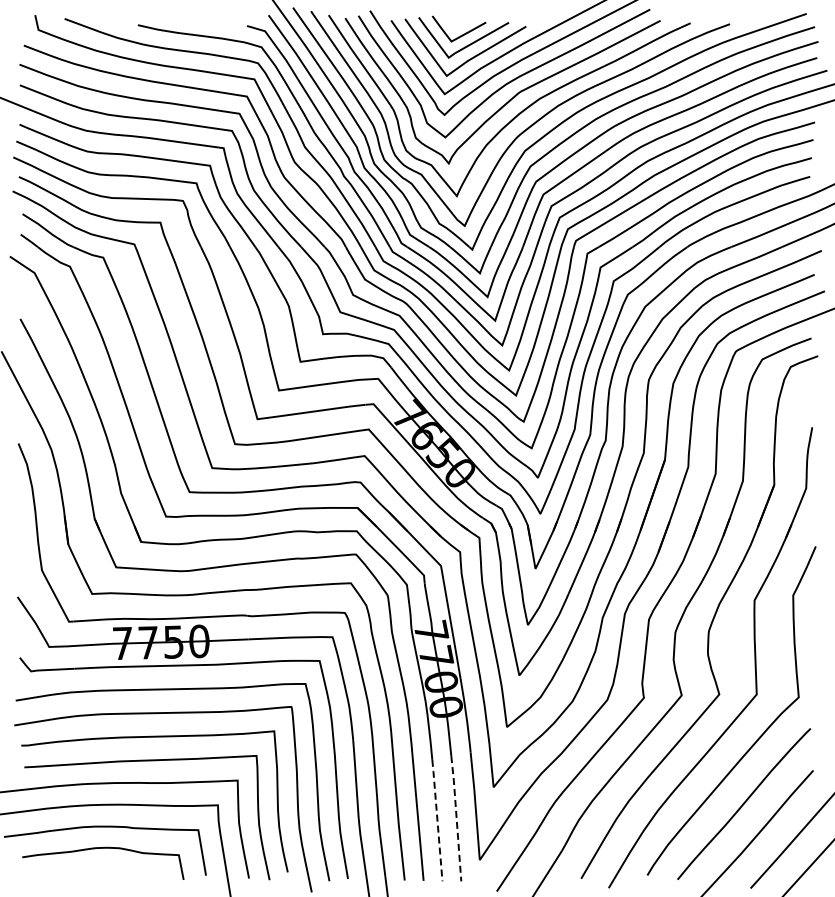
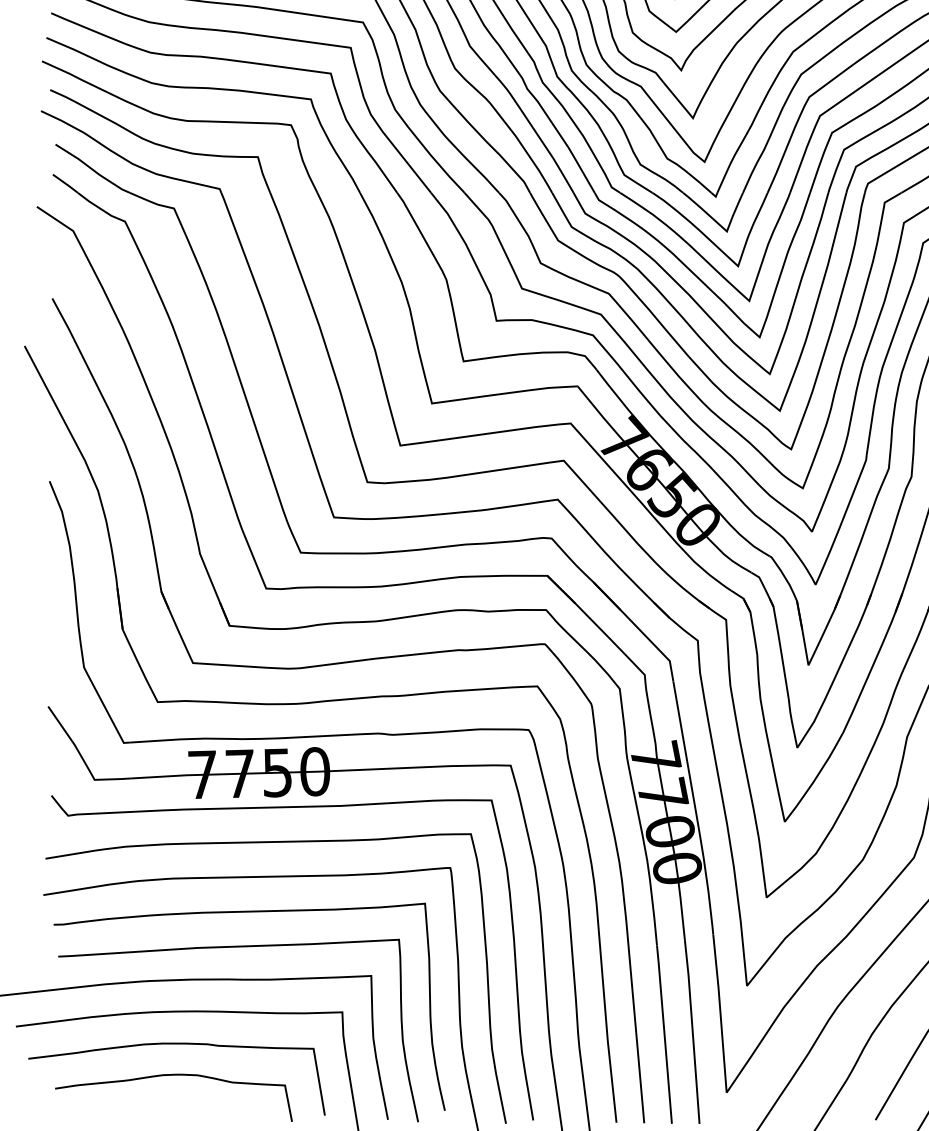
line: (456, 817) -> (692, 1030), dashed -> solid
line: (437, 819) -> (664, 1033), dashed -> solid

